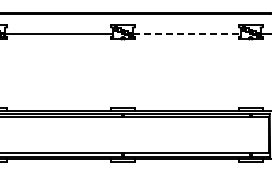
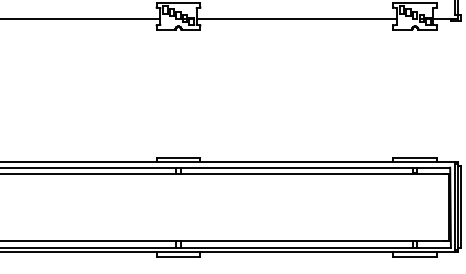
line: (187, 33) -> (297, 19), dashed -> solid

